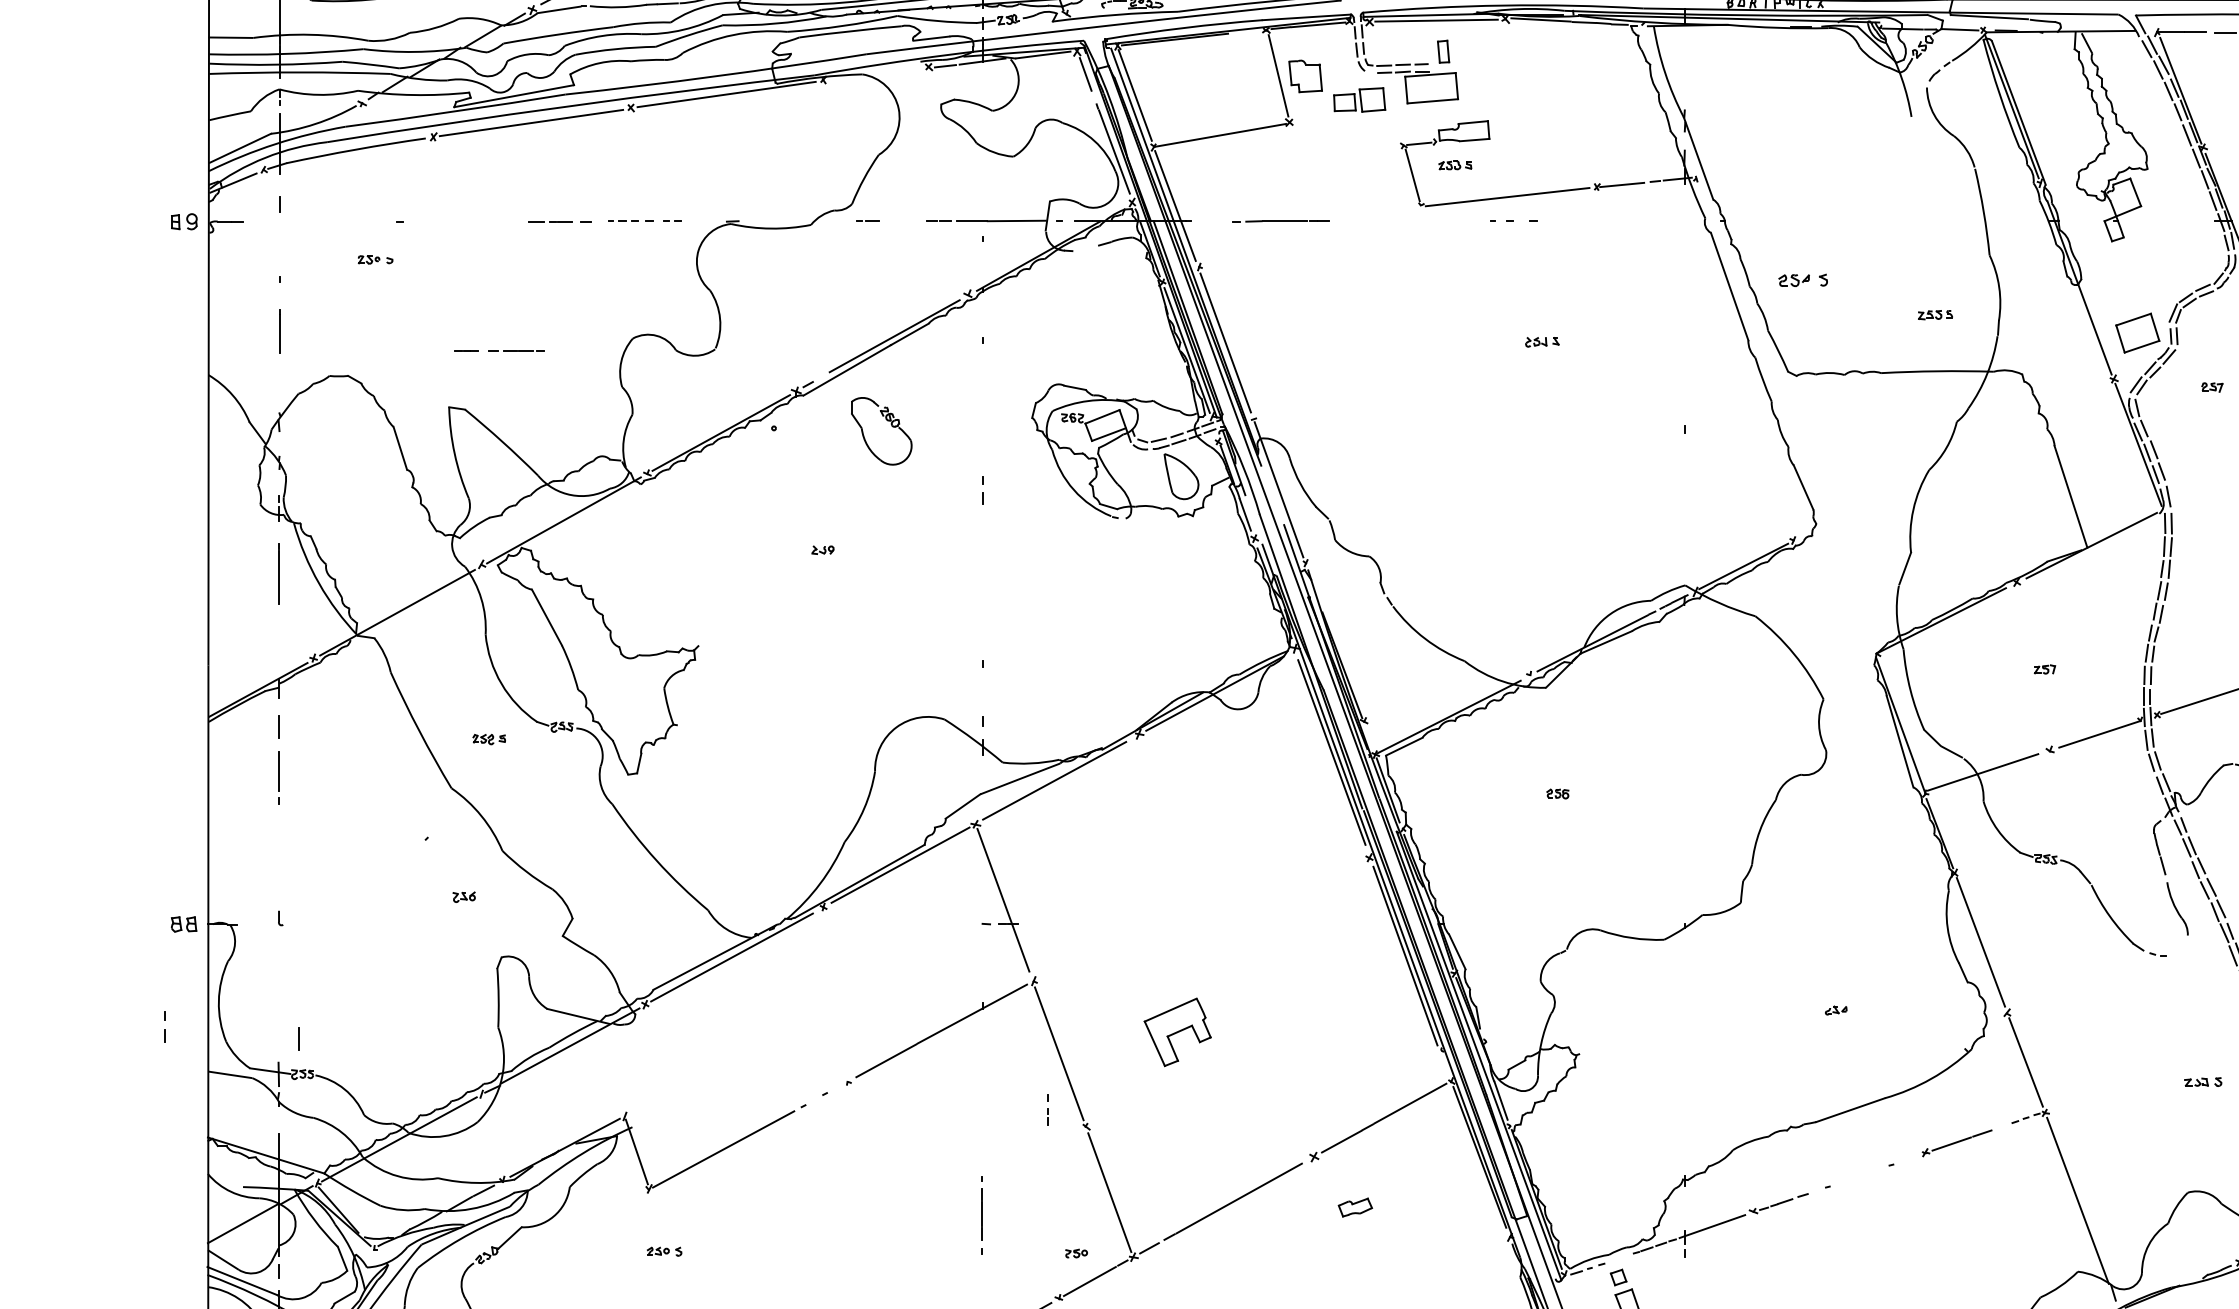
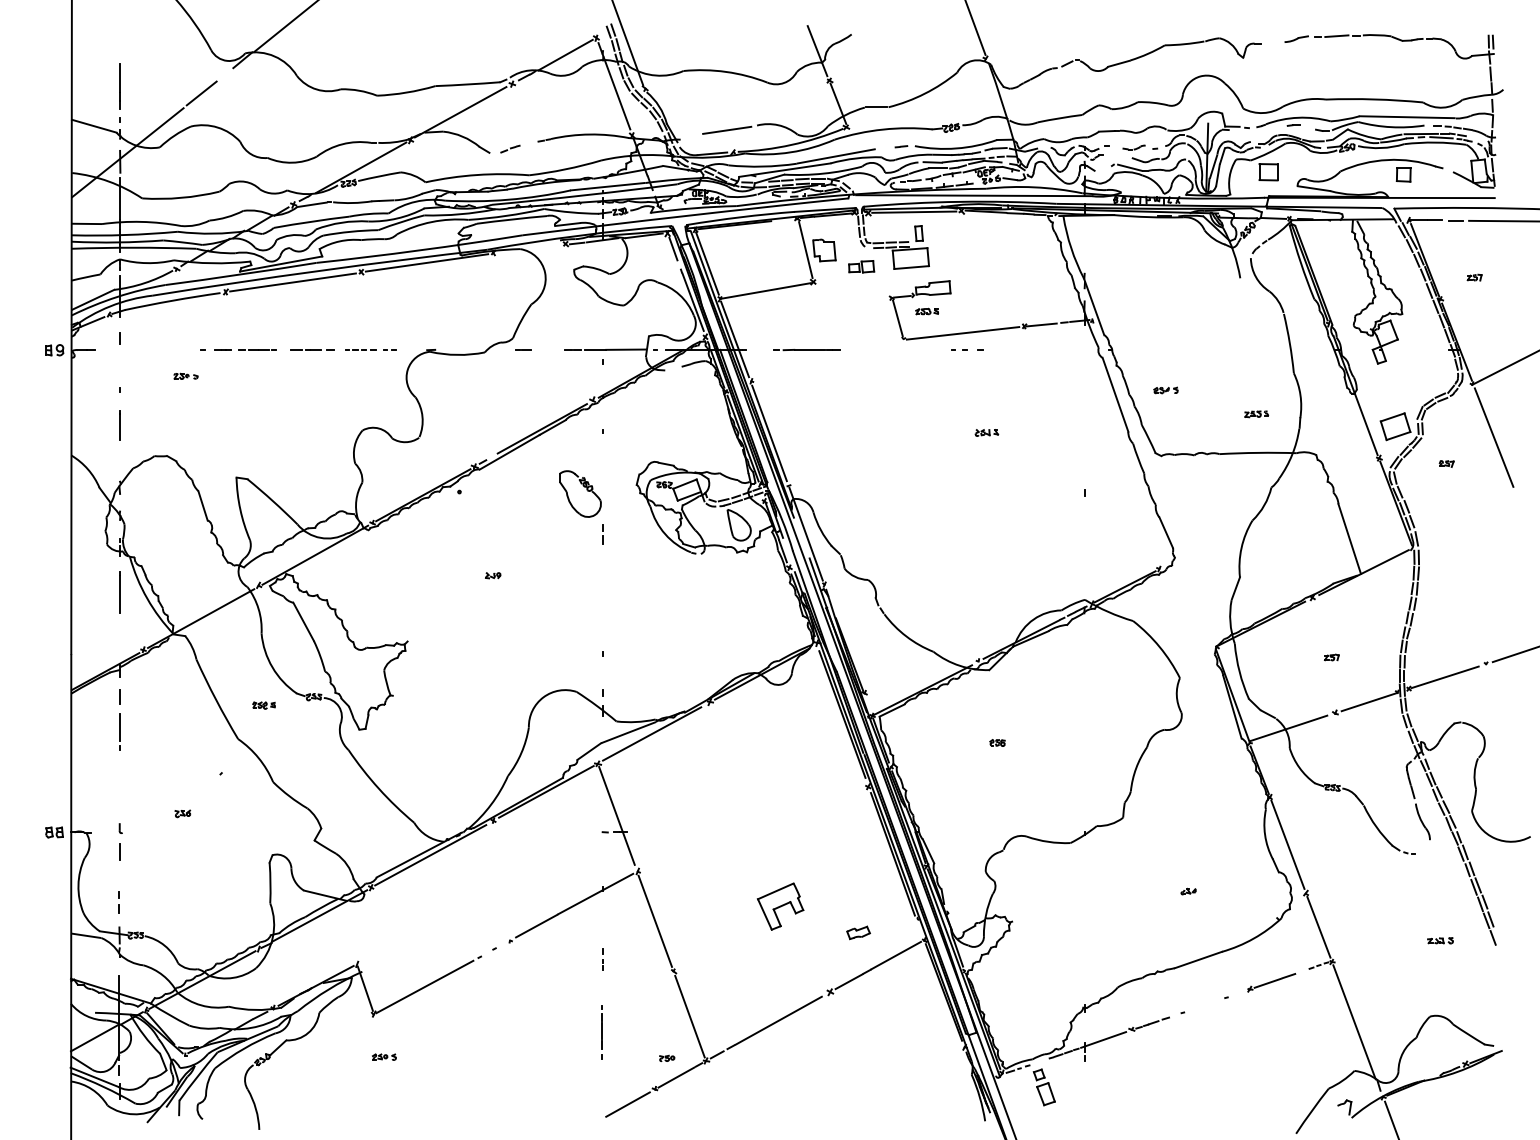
part: (1359, 99) -> (861, 266), size x0.71
part: (1802, 280) -> (1165, 390), size x0.71
line: (498, 350) -> (245, 349), moved
part: (890, 426) -> (586, 490), moved
part: (463, 896) -> (182, 813), moved
line: (163, 1029) -> (118, 904), moved
part: (1177, 1032) -> (780, 906), moved
line: (299, 1037) -> (119, 851), moved
line: (1047, 1109) -> (602, 959), moved
part: (1355, 1207) -> (858, 932), moved

